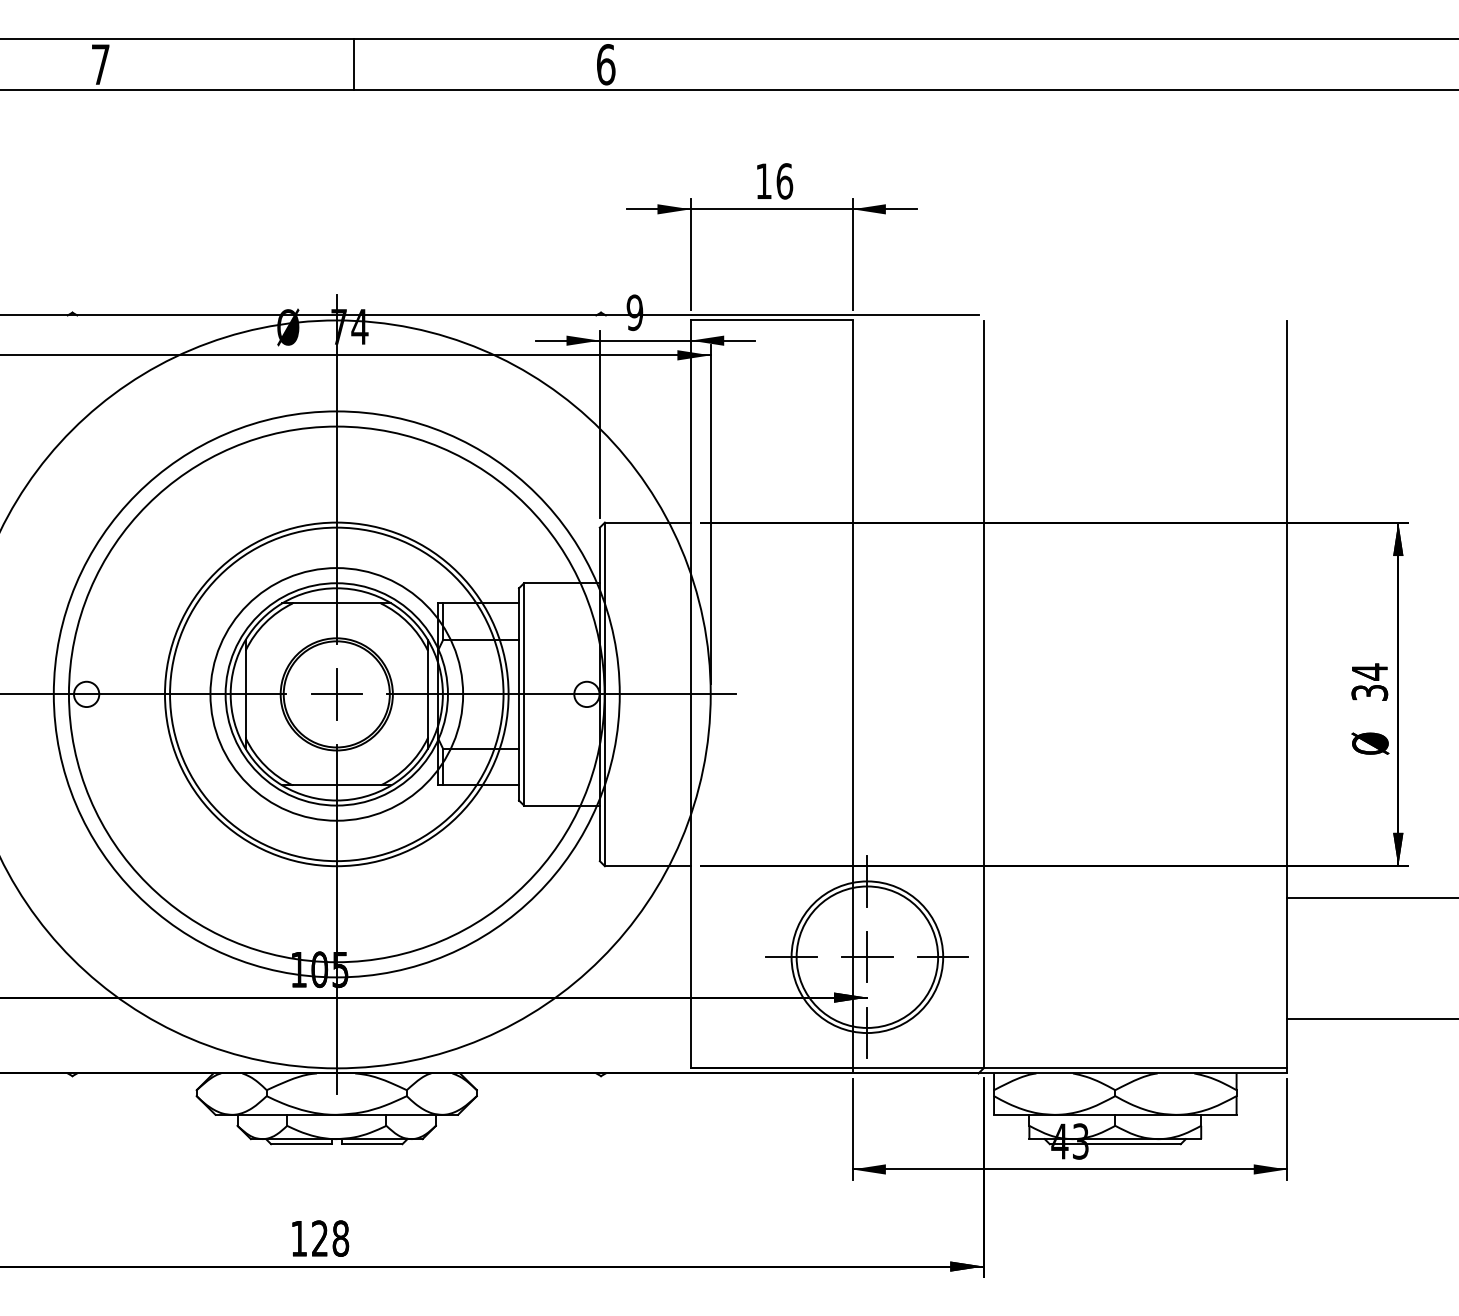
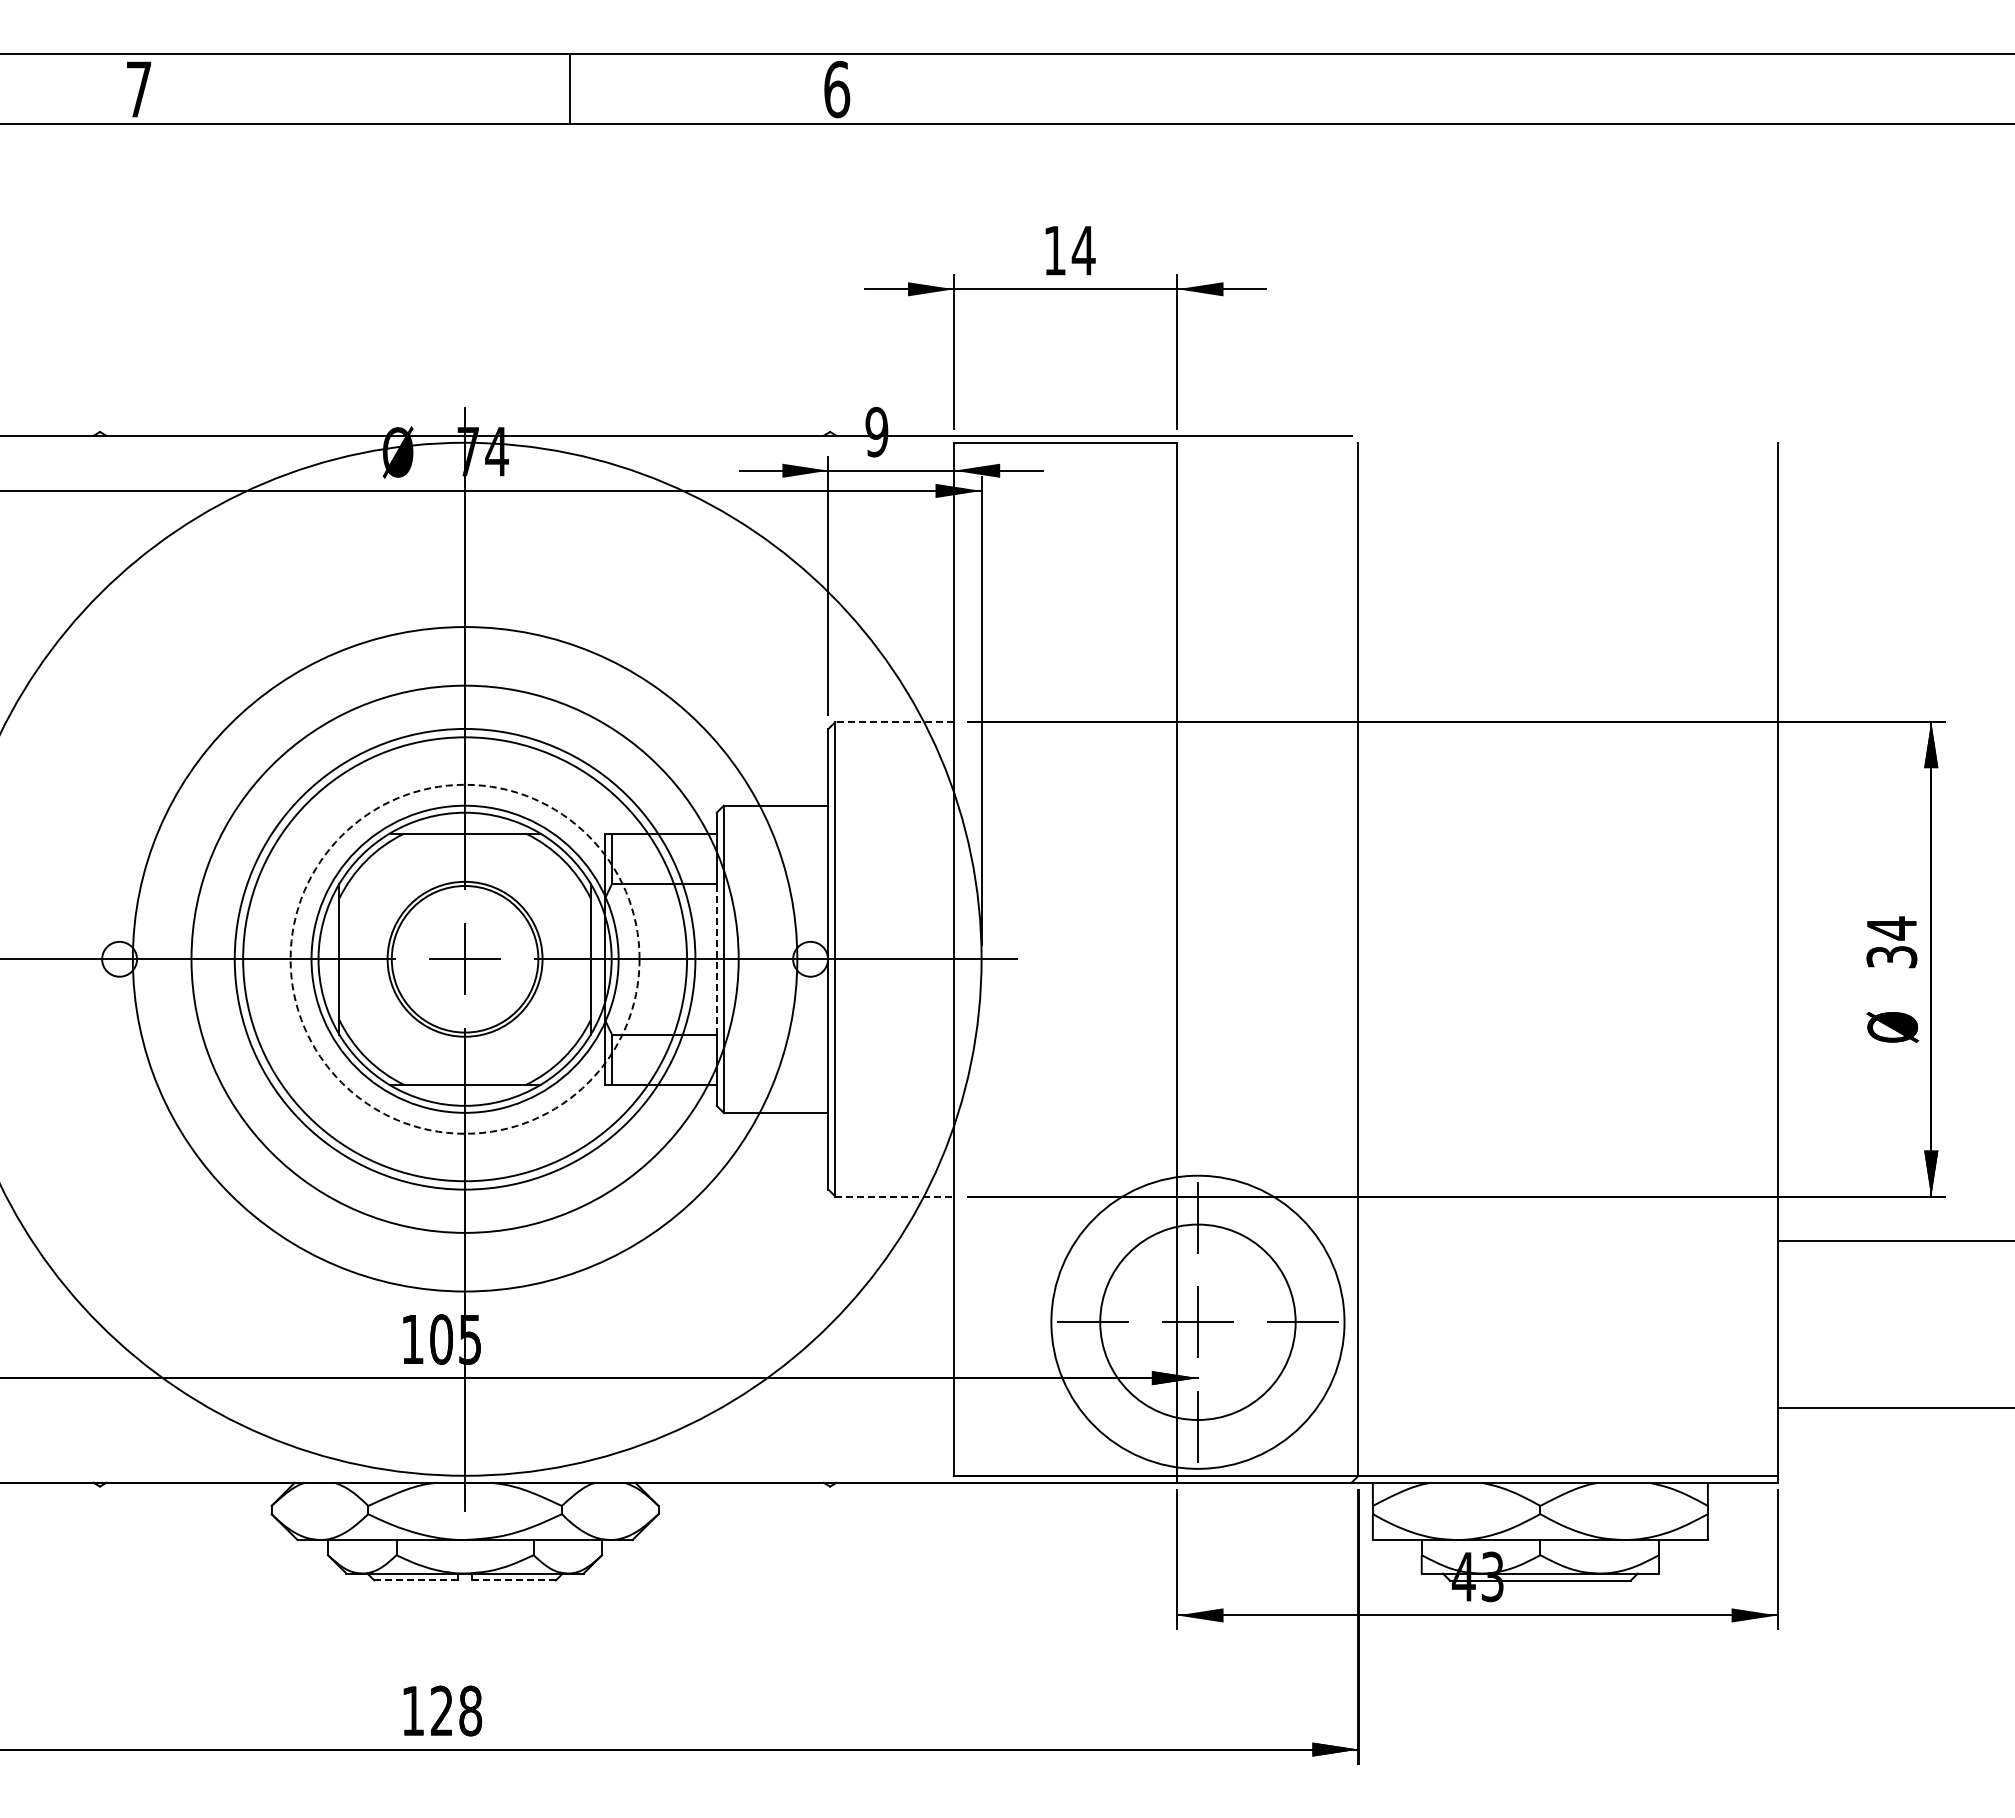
line: (353, 64) -> (569, 89), moved
text: (784, 181) -> (1083, 250), 16 -> 14
line: (647, 522) -> (894, 721), solid -> dashed
circle: (336, 693) -> (464, 958), size x1.4
circle: (336, 693) -> (464, 958), solid -> dashed
line: (518, 693) -> (716, 958), solid -> dashed
circle: (336, 694) -> (464, 959), size x0.7
circle: (337, 694) -> (465, 959), size x0.6
line: (648, 866) -> (895, 1196), solid -> dashed
circle: (867, 956) -> (1197, 1321), size x1.4
line: (301, 1144) -> (416, 1580), solid -> dashed
line: (371, 1144) -> (513, 1580), solid -> dashed

